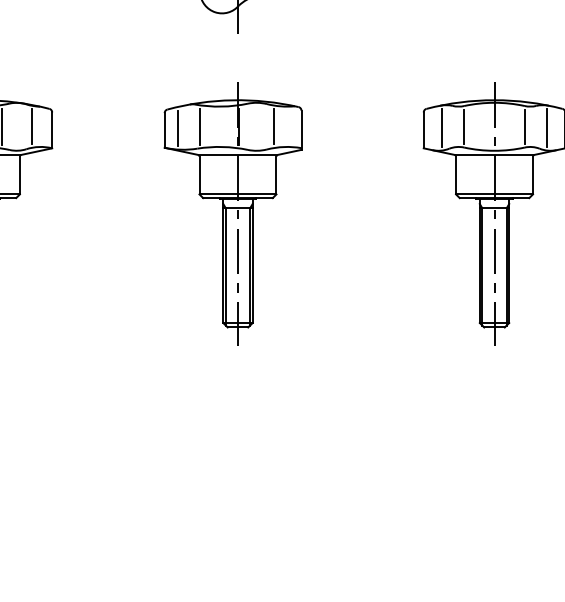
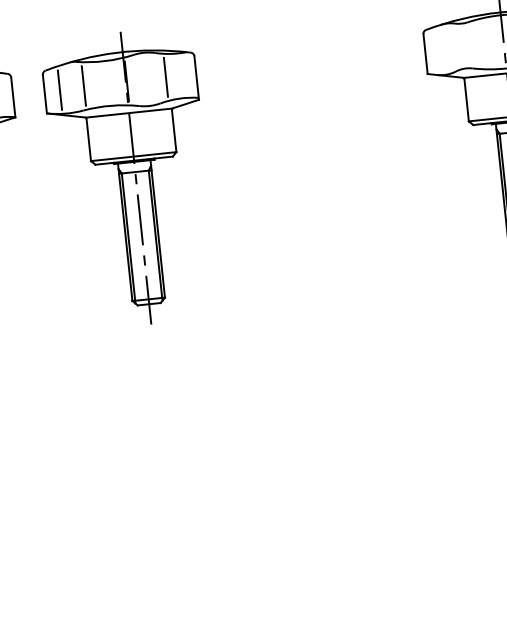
line: (464, 126) -> (470, 45), removed
line: (442, 127) -> (446, 48), removed
part: (232, 213) -> (129, 178), moved

